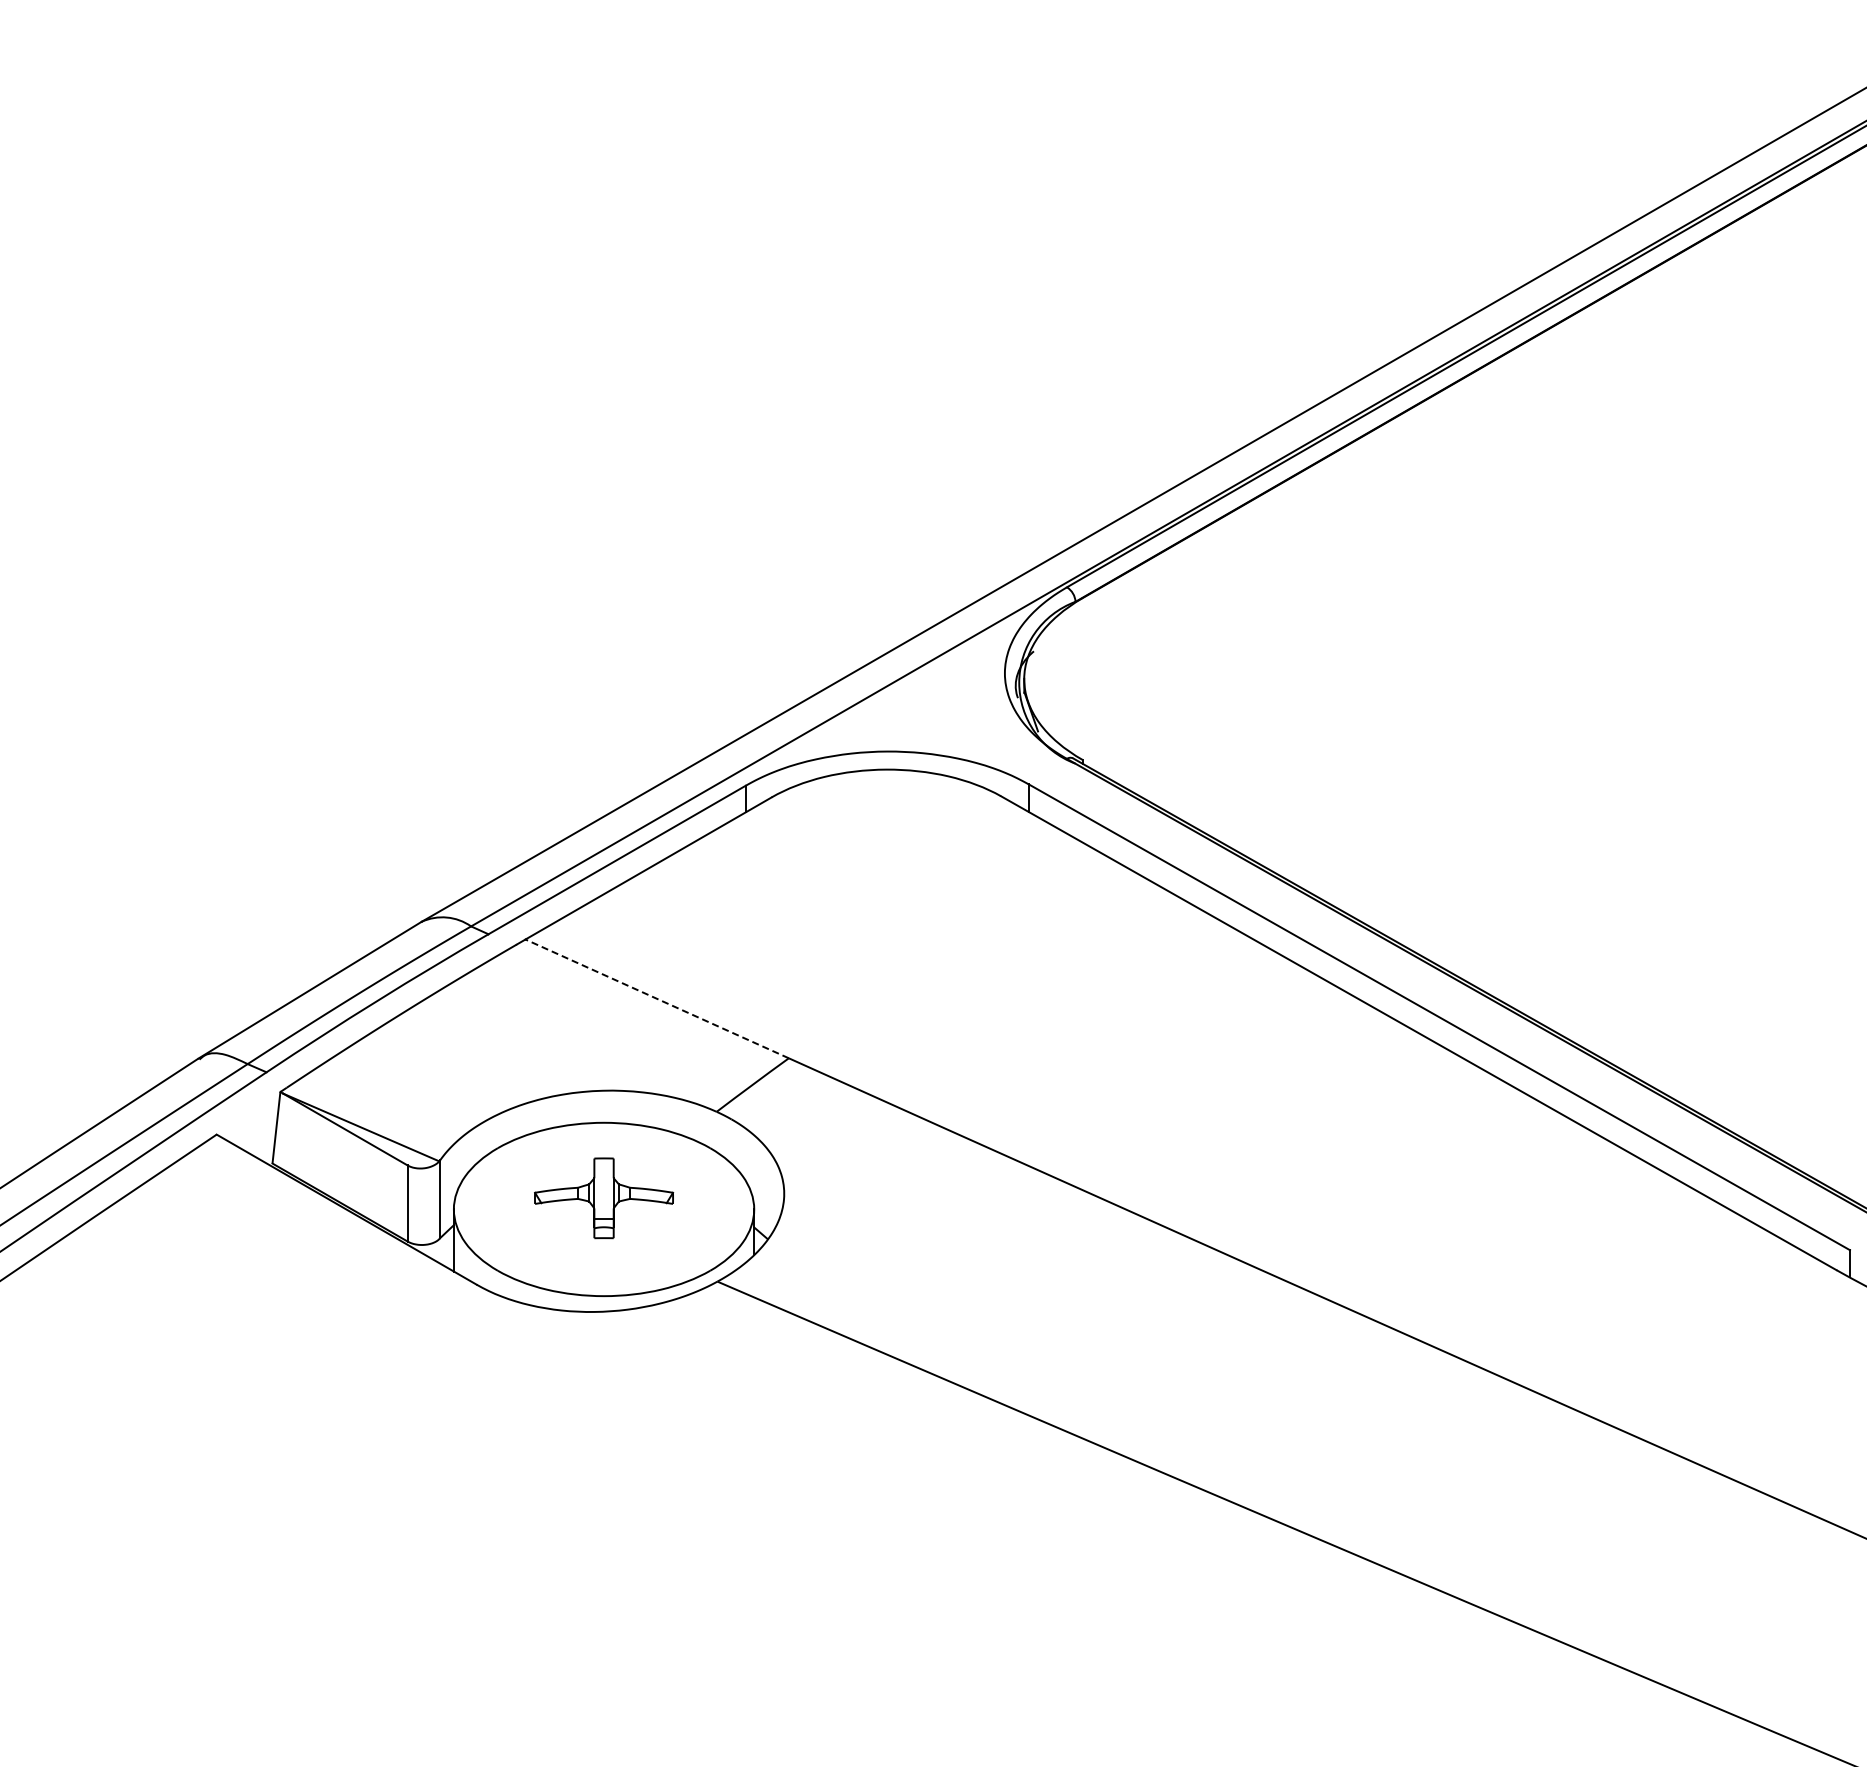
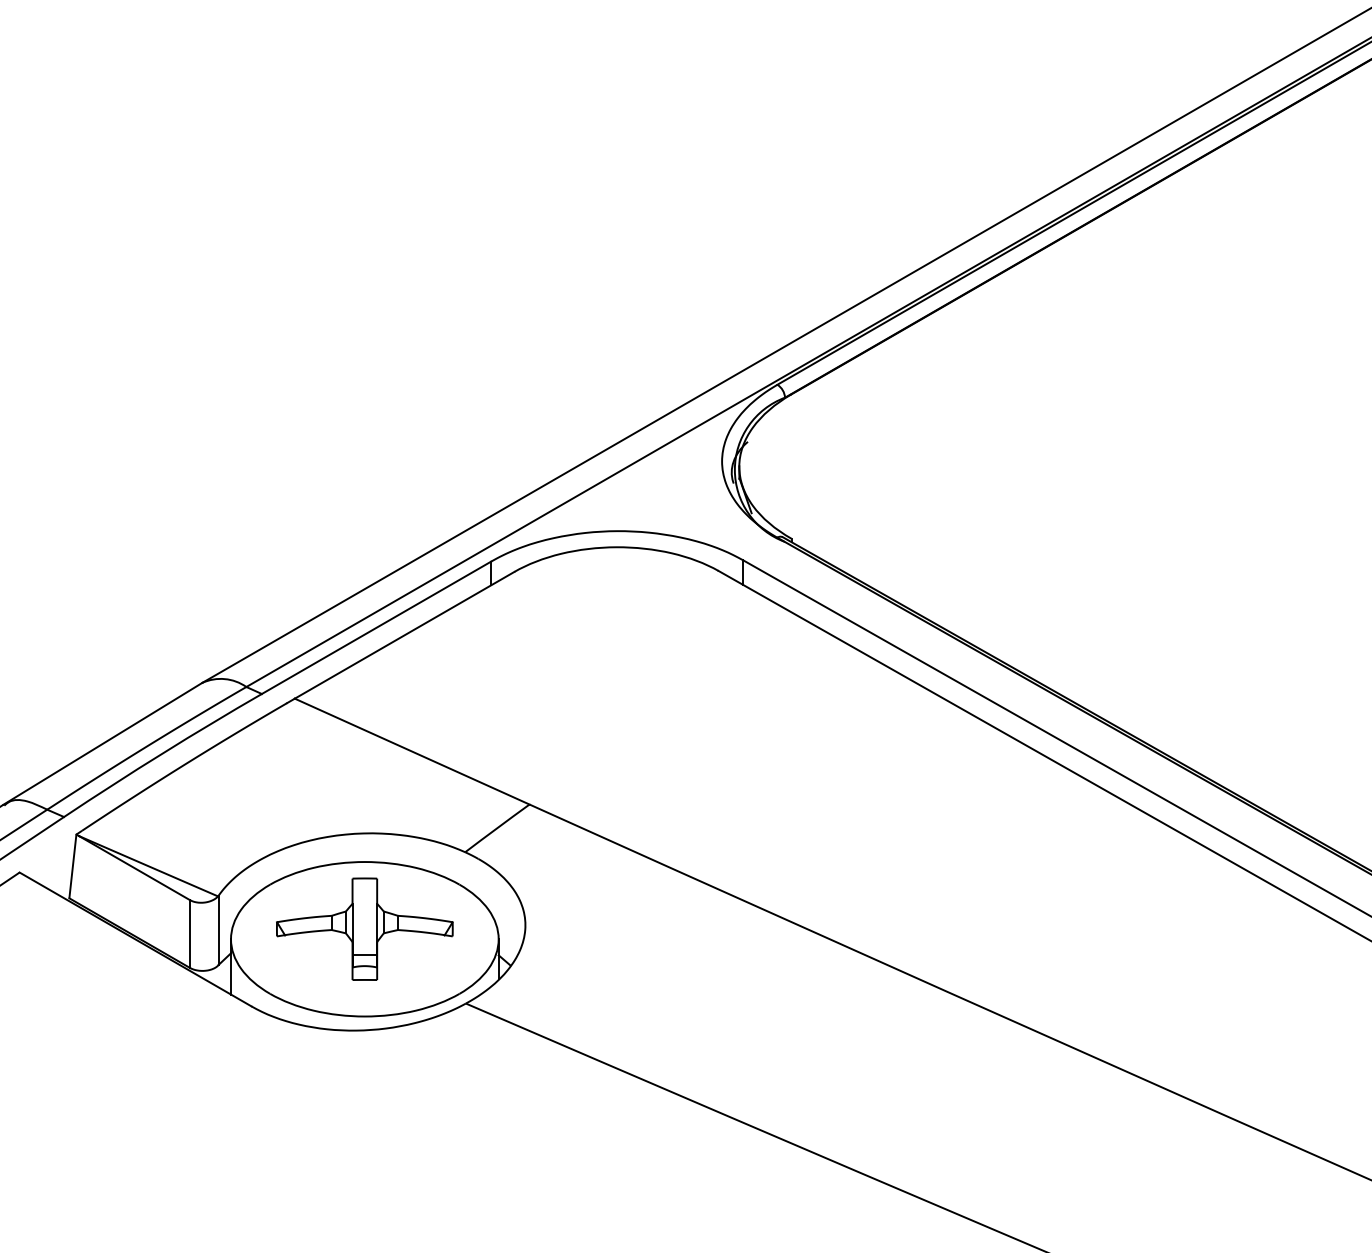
line: (656, 998) -> (411, 751), dashed -> solid
part: (603, 1198) -> (364, 929), size x1.43

